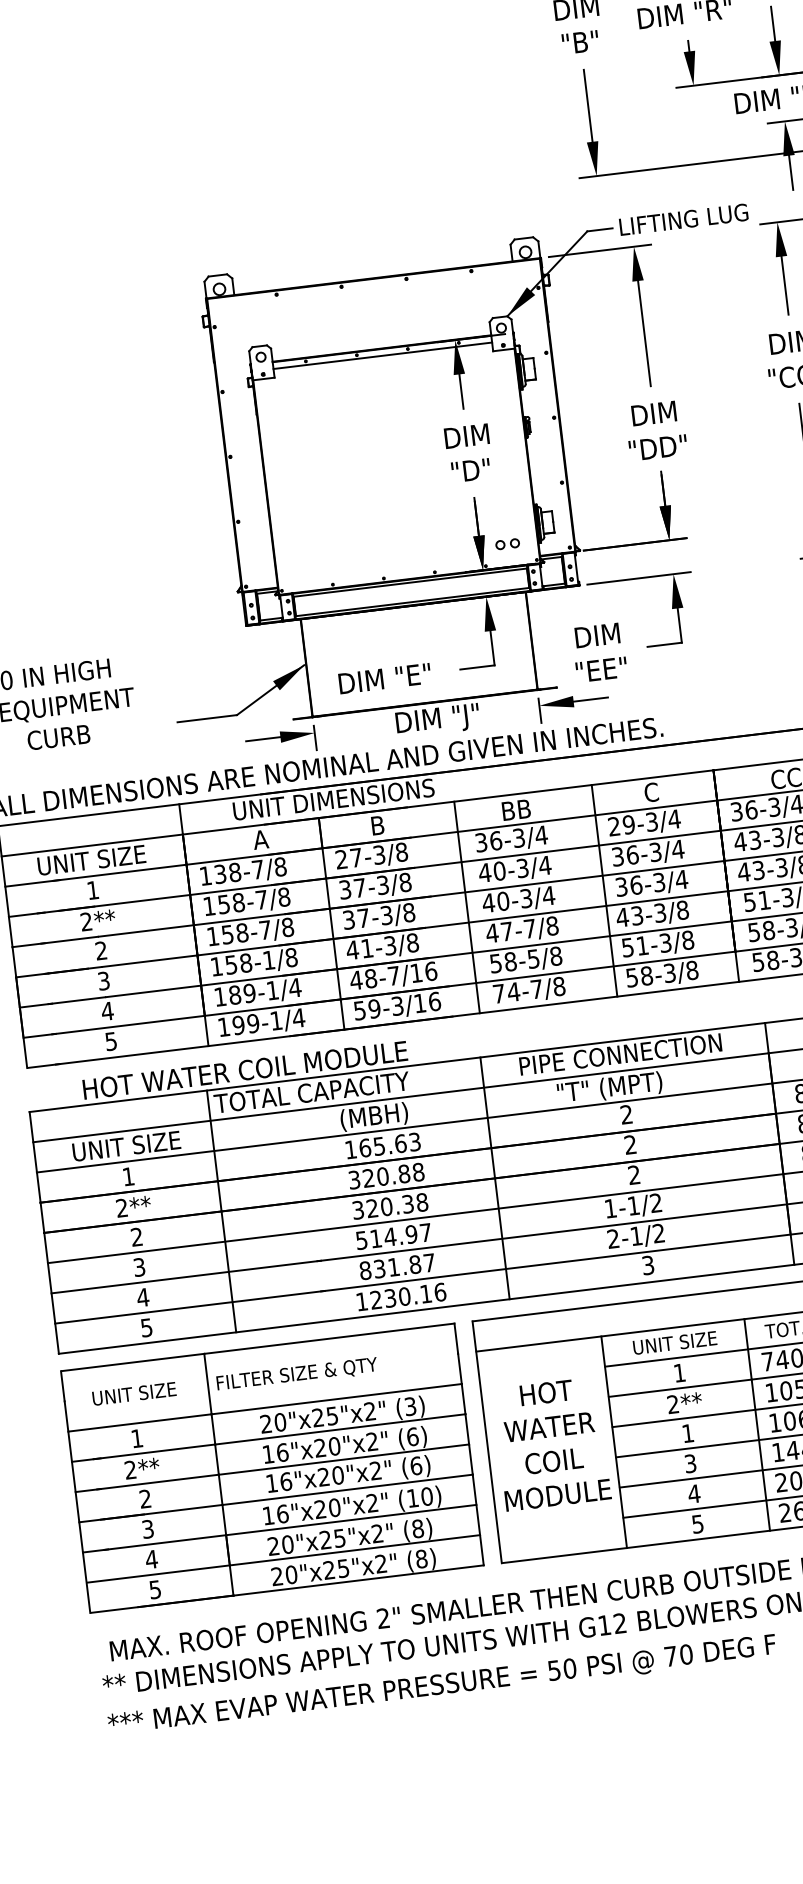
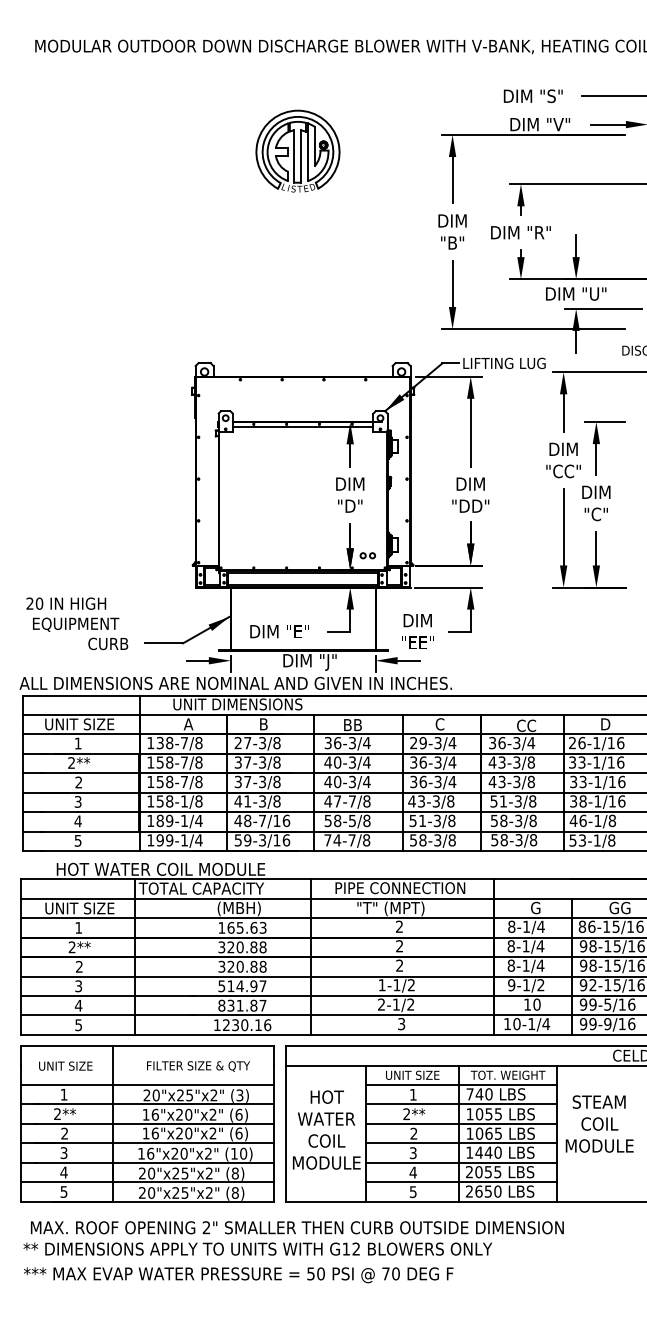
text: (59, 736) -> (108, 643), moved
text: (407, 1203) -> (253, 966), 320.38 -> 320.88
text: (297, 1374) -> (198, 1066), moved
text: (687, 1433) -> (413, 1133), 1 -> 2

